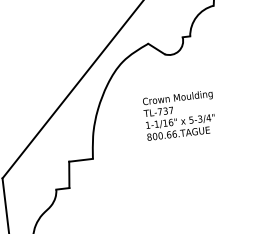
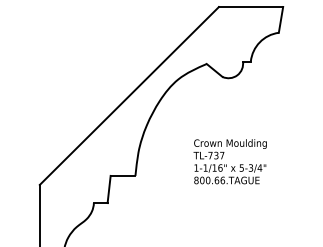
text: (178, 115) -> (229, 161), moved

